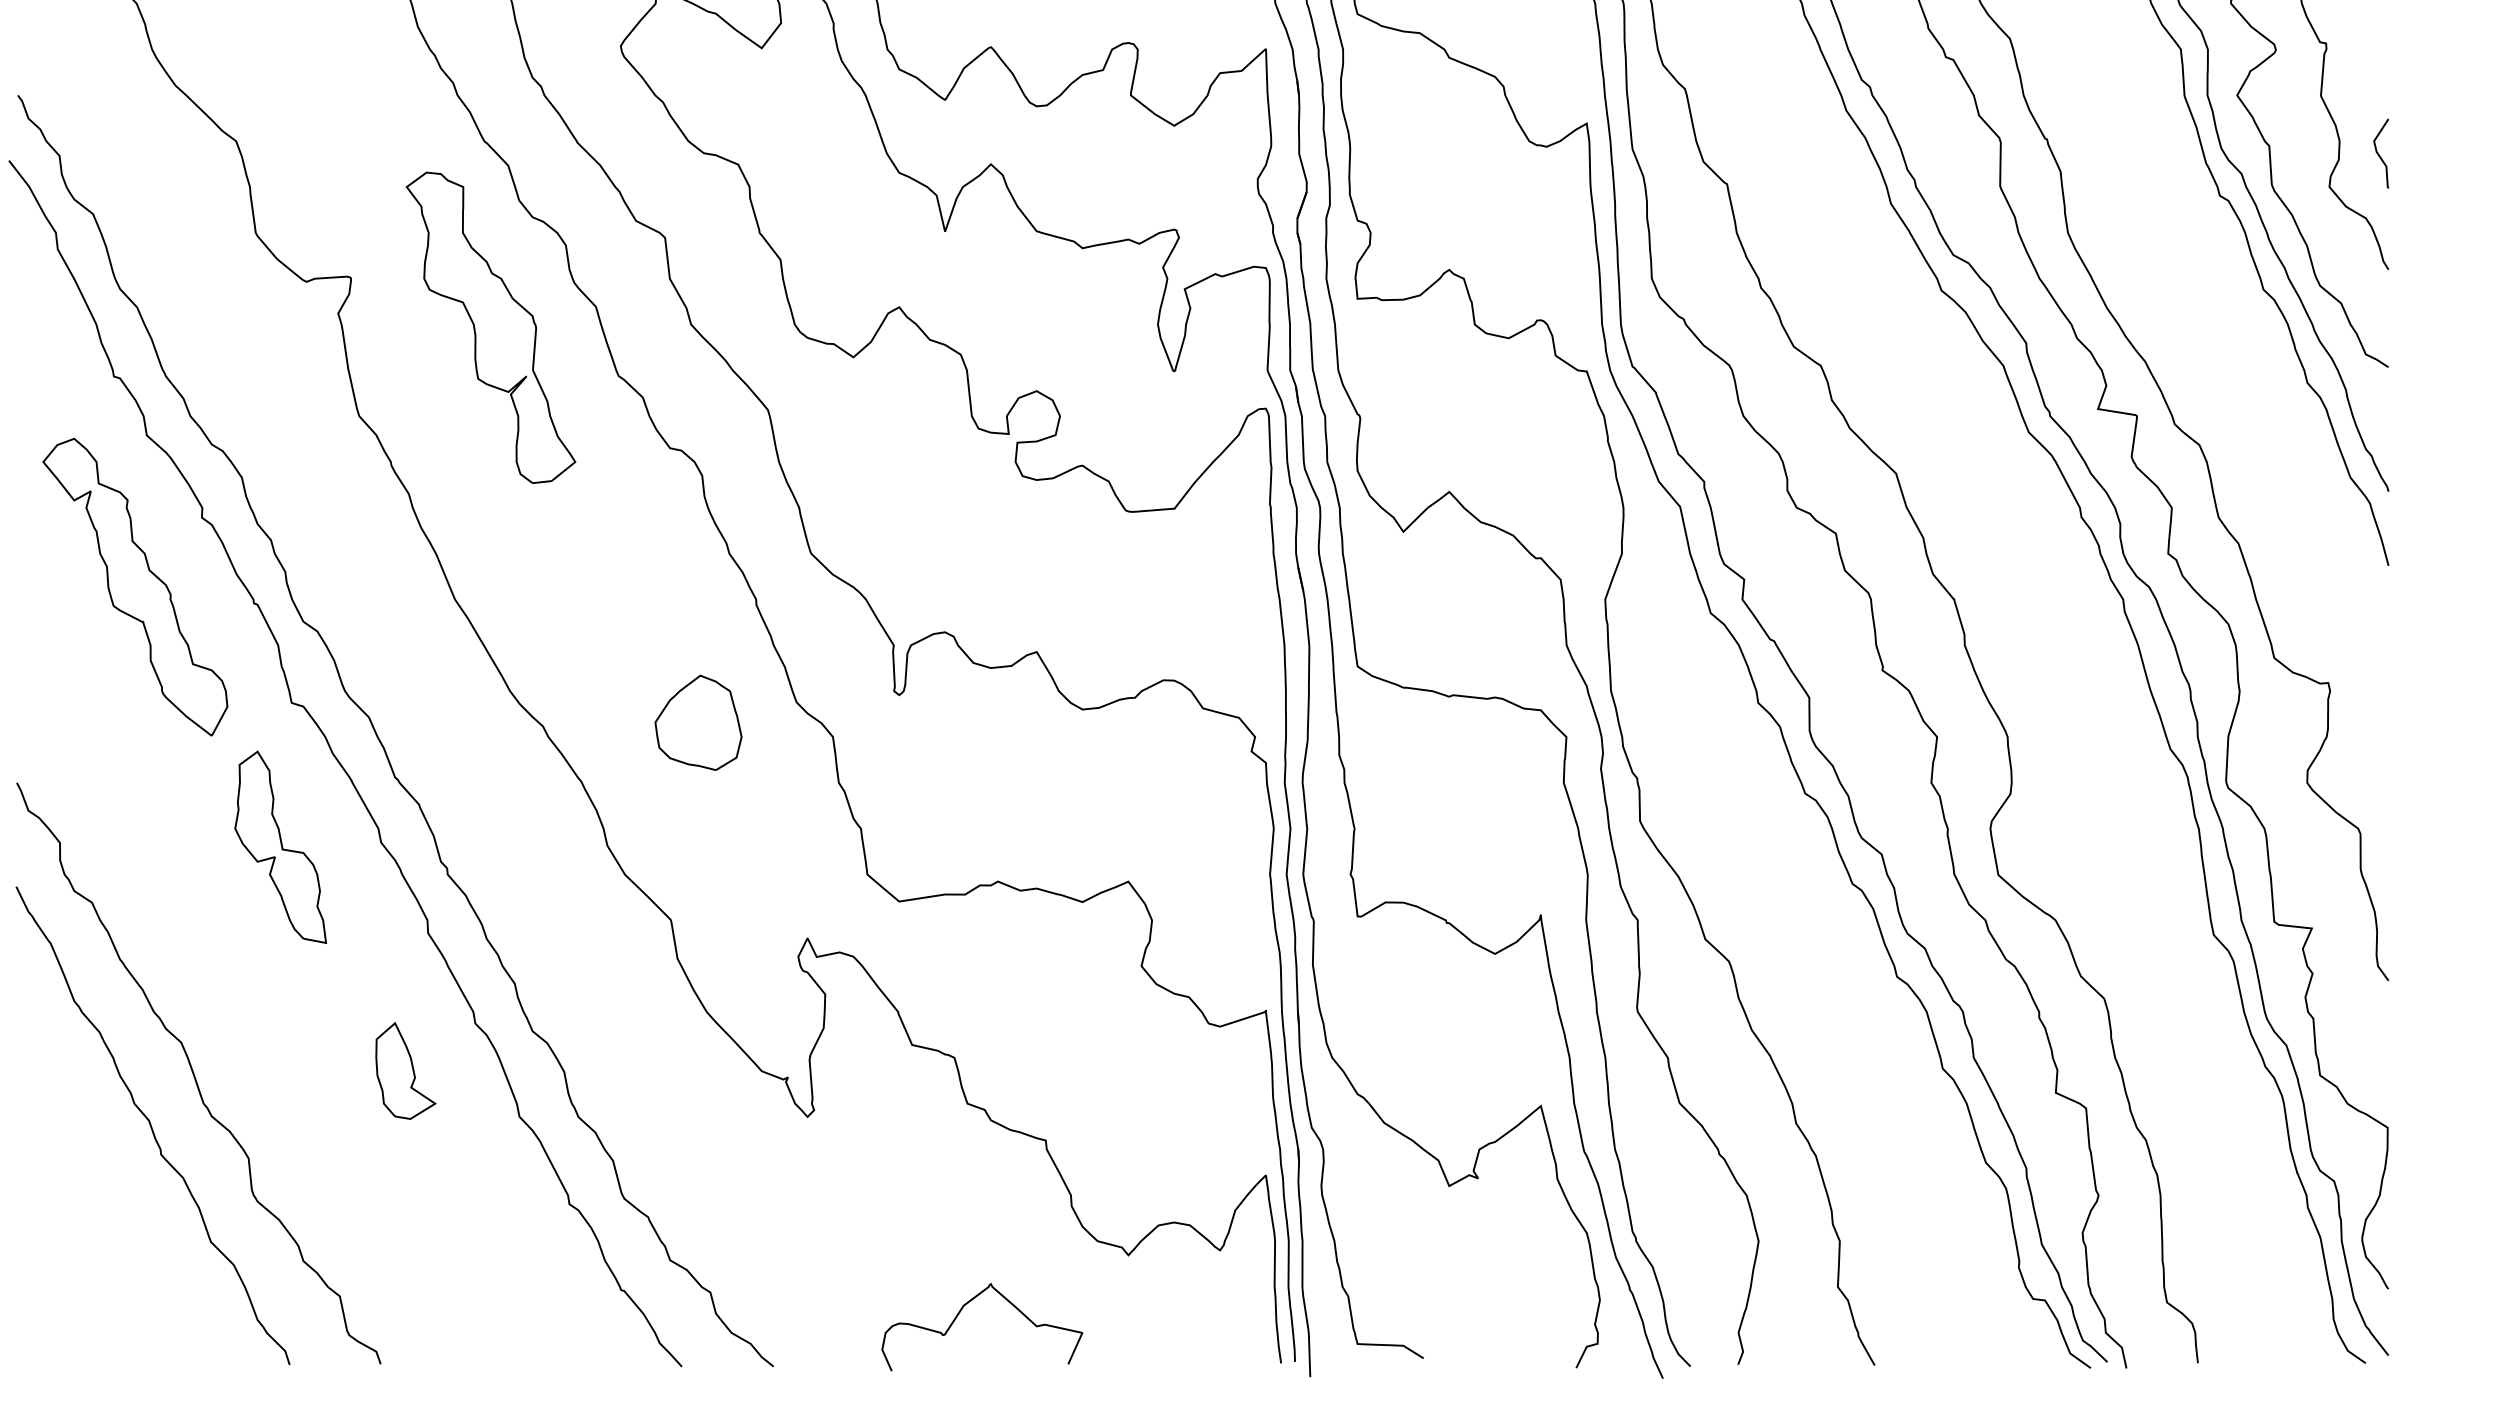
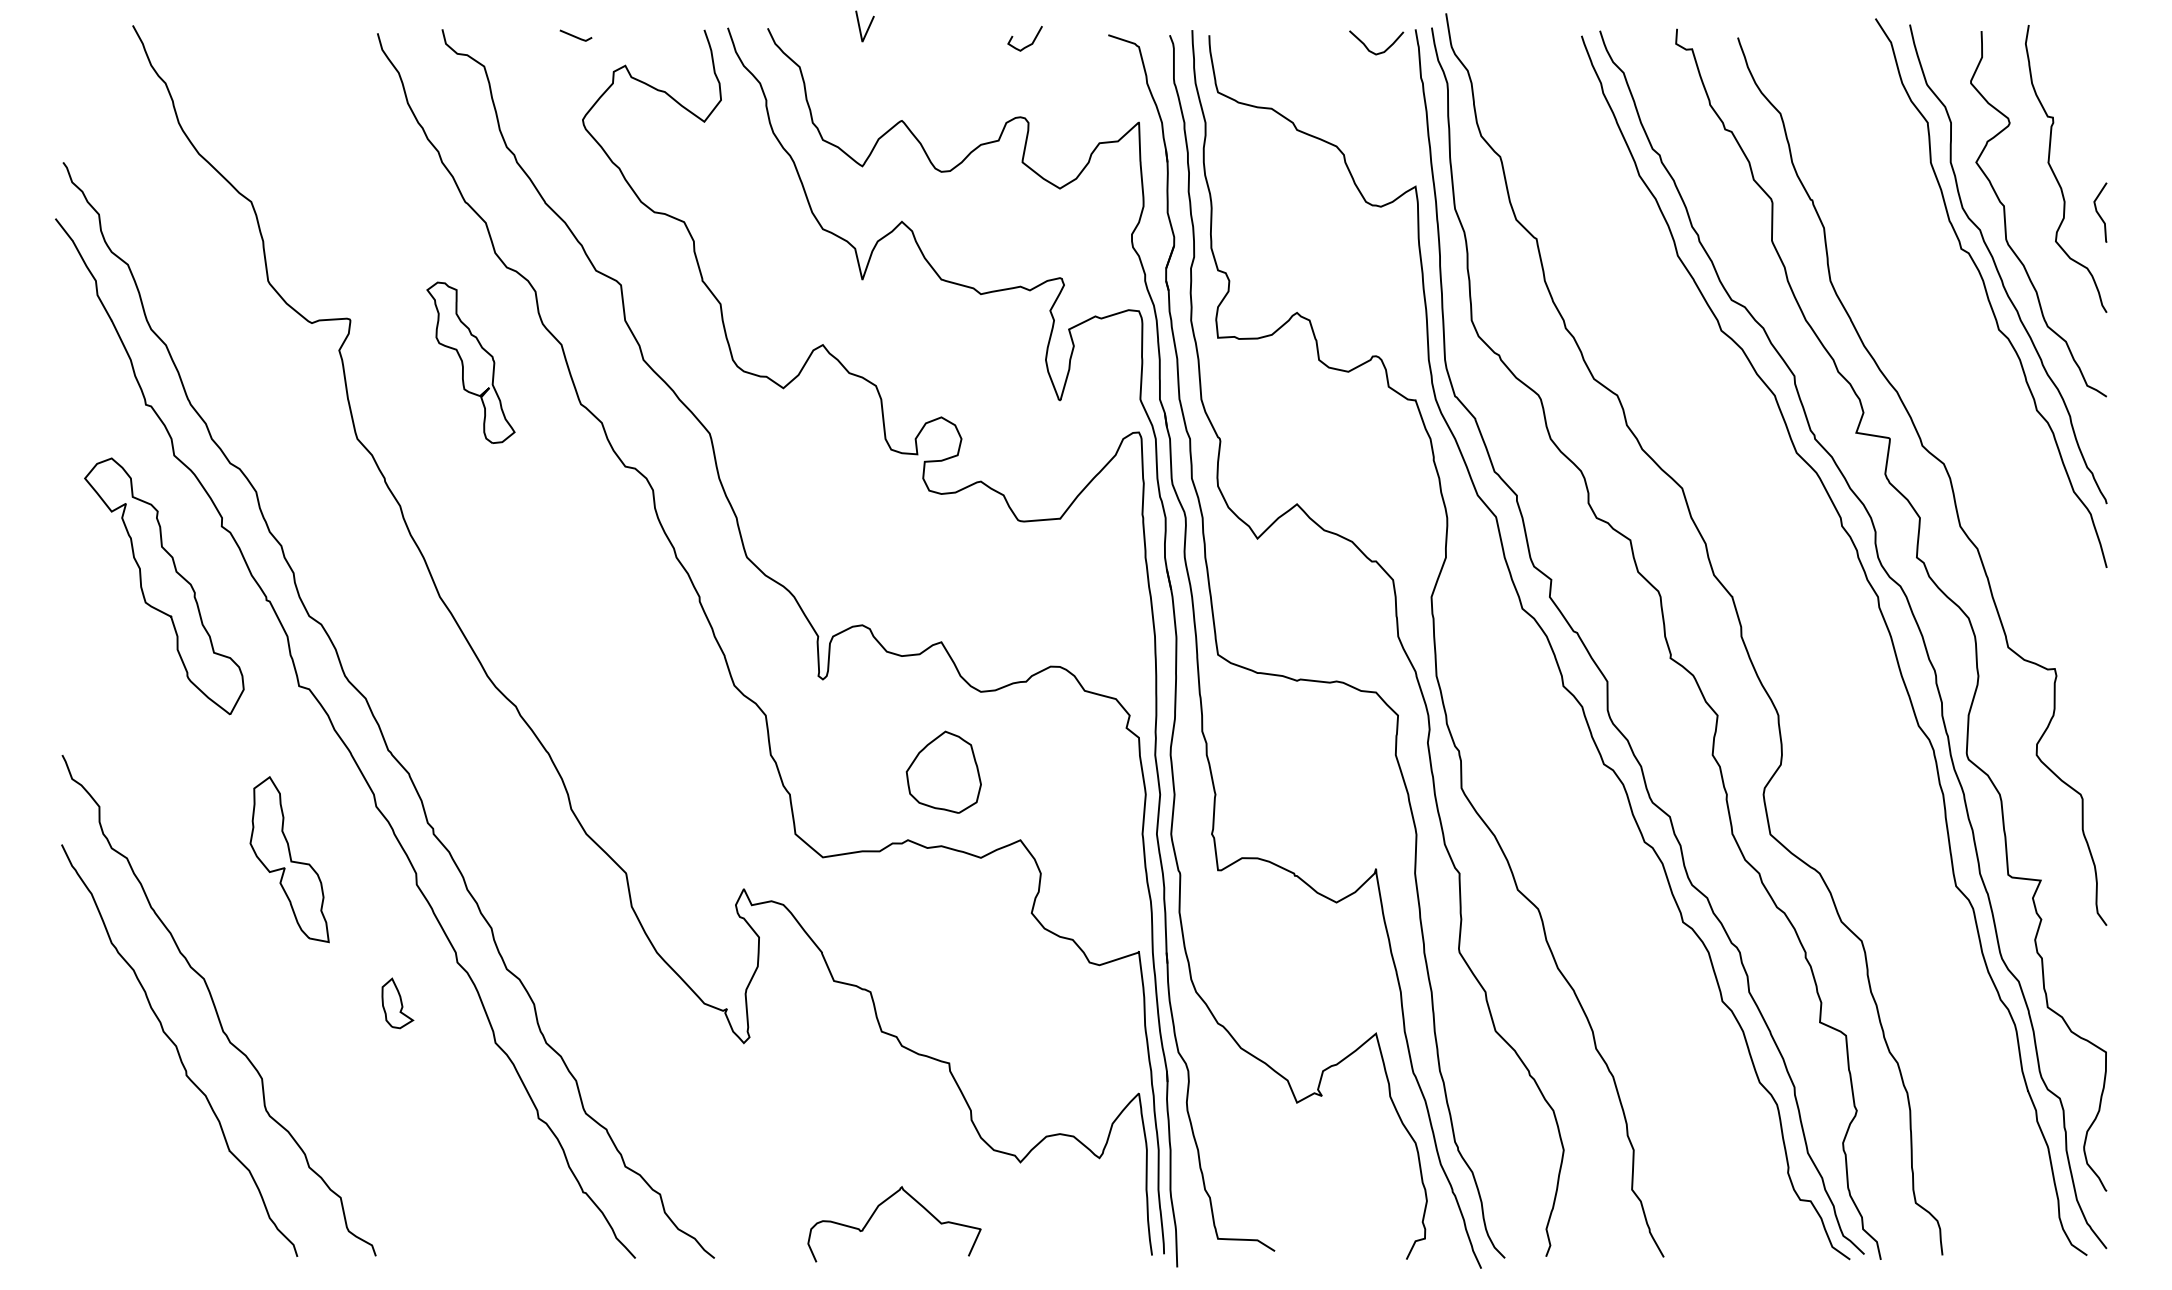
part: (490, 327) -> (470, 362), size x0.6
part: (698, 721) -> (943, 771), moved
part: (280, 847) -> (289, 859), moved
part: (405, 1071) -> (397, 1003), size x0.6

